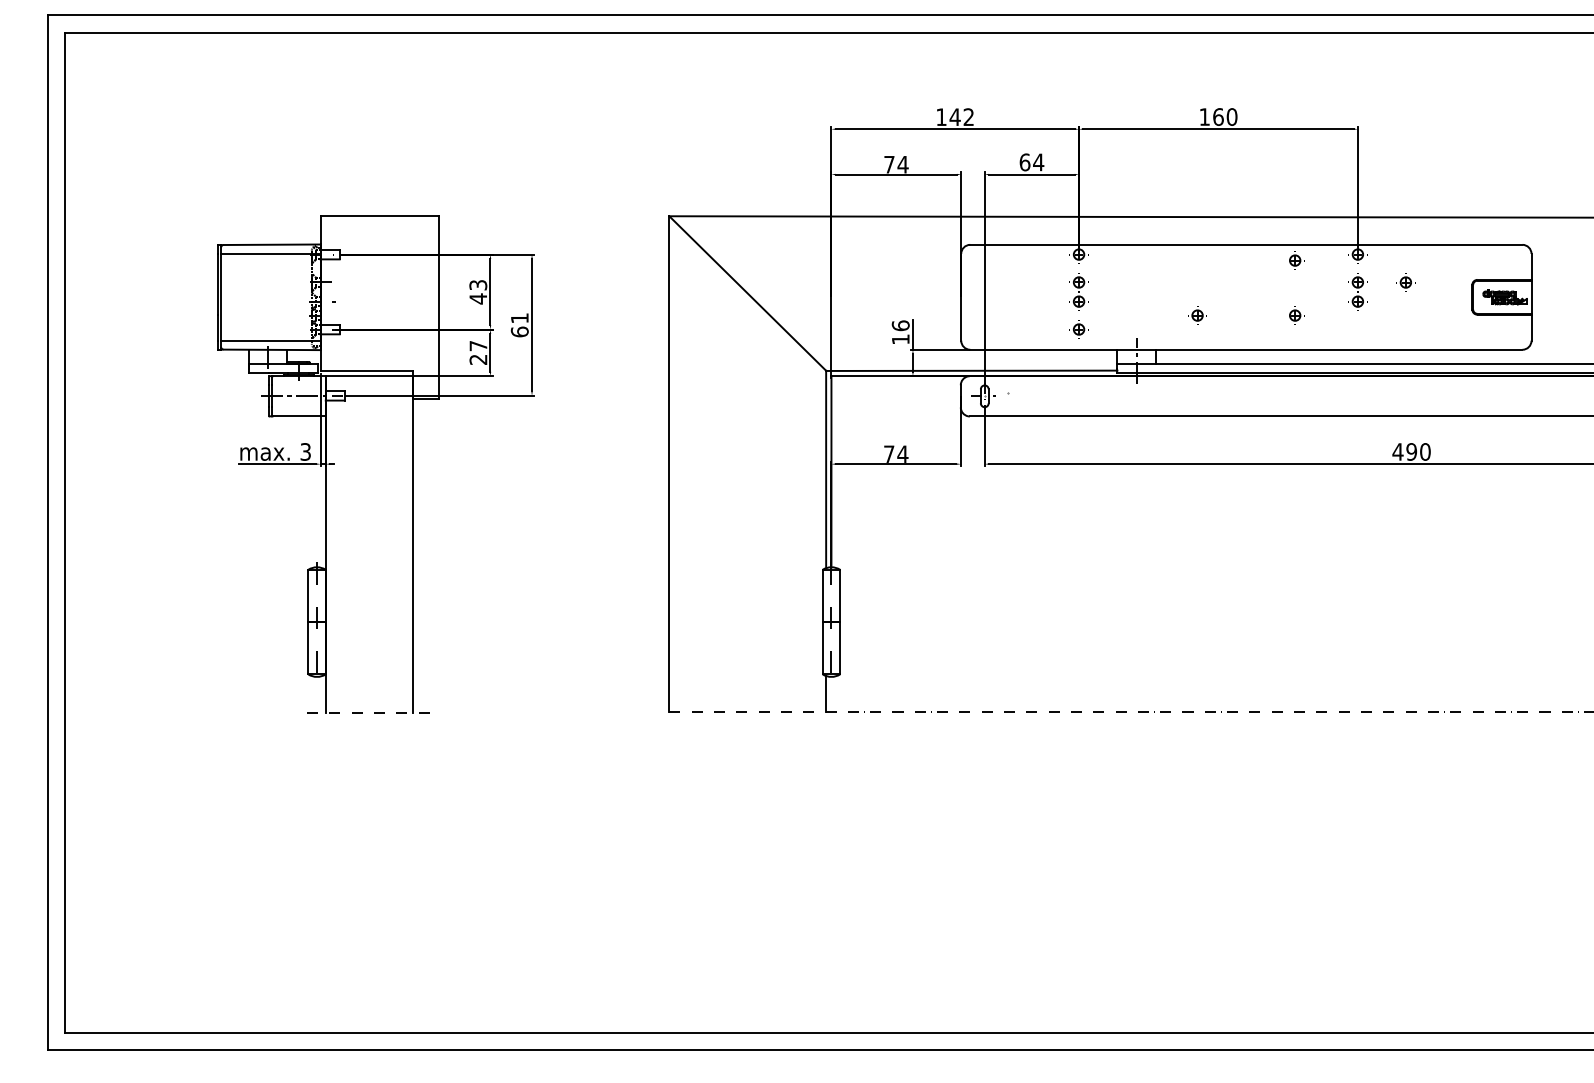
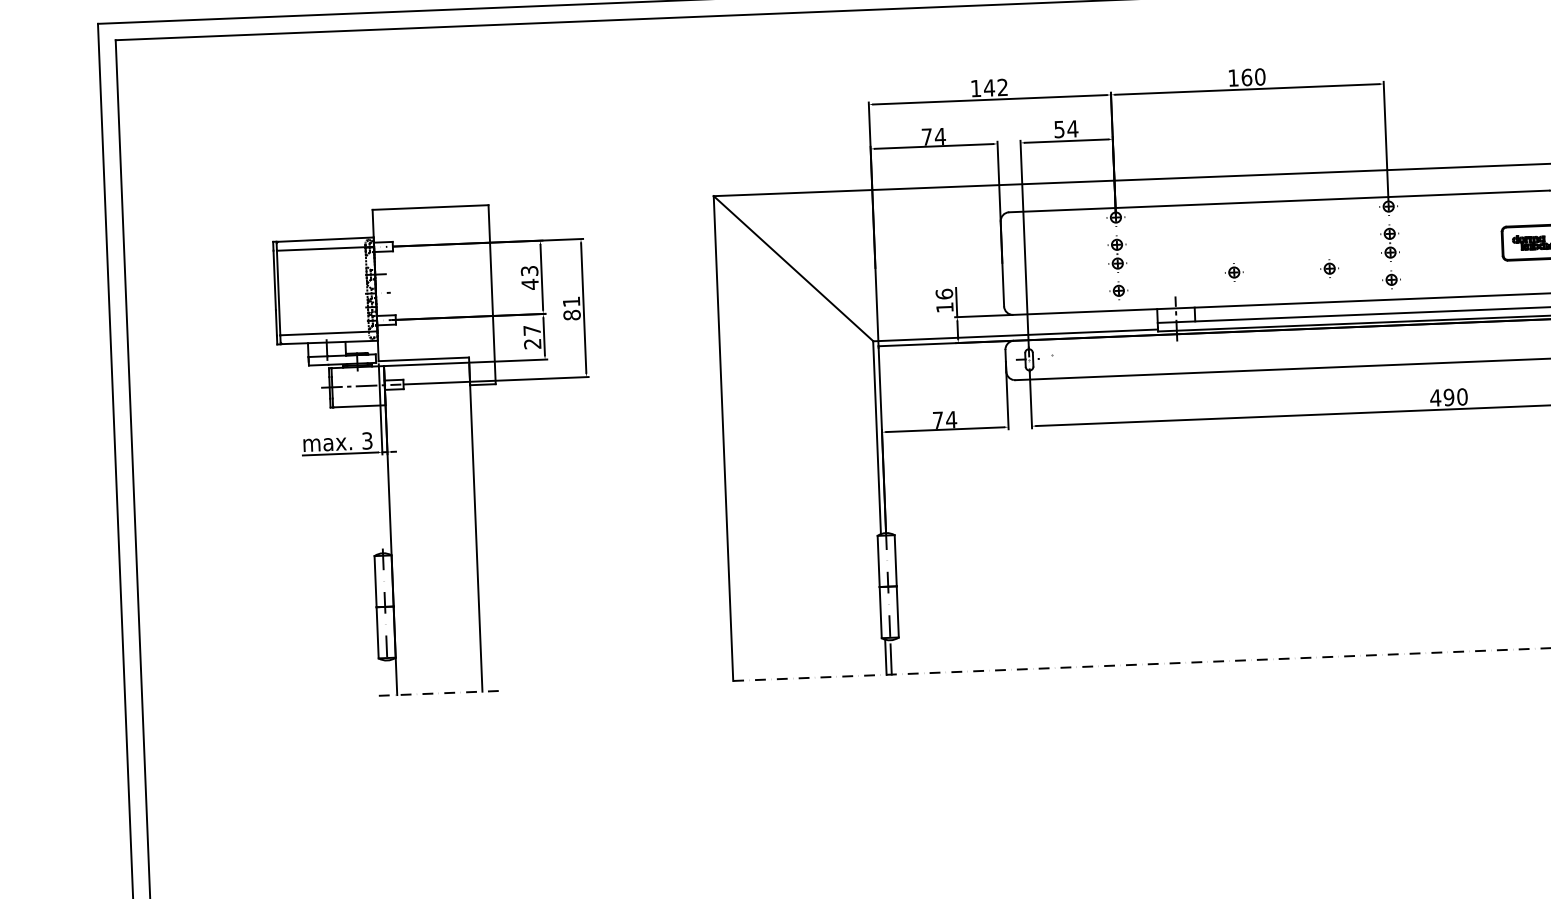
text: (1024, 162) -> (1058, 129), 64 -> 54
part: (1296, 260) -> (1328, 214), removed
part: (1405, 282) -> (1391, 279), moved
text: (519, 331) -> (571, 314), 61 -> 81
line: (831, 696) -> (891, 659), added

